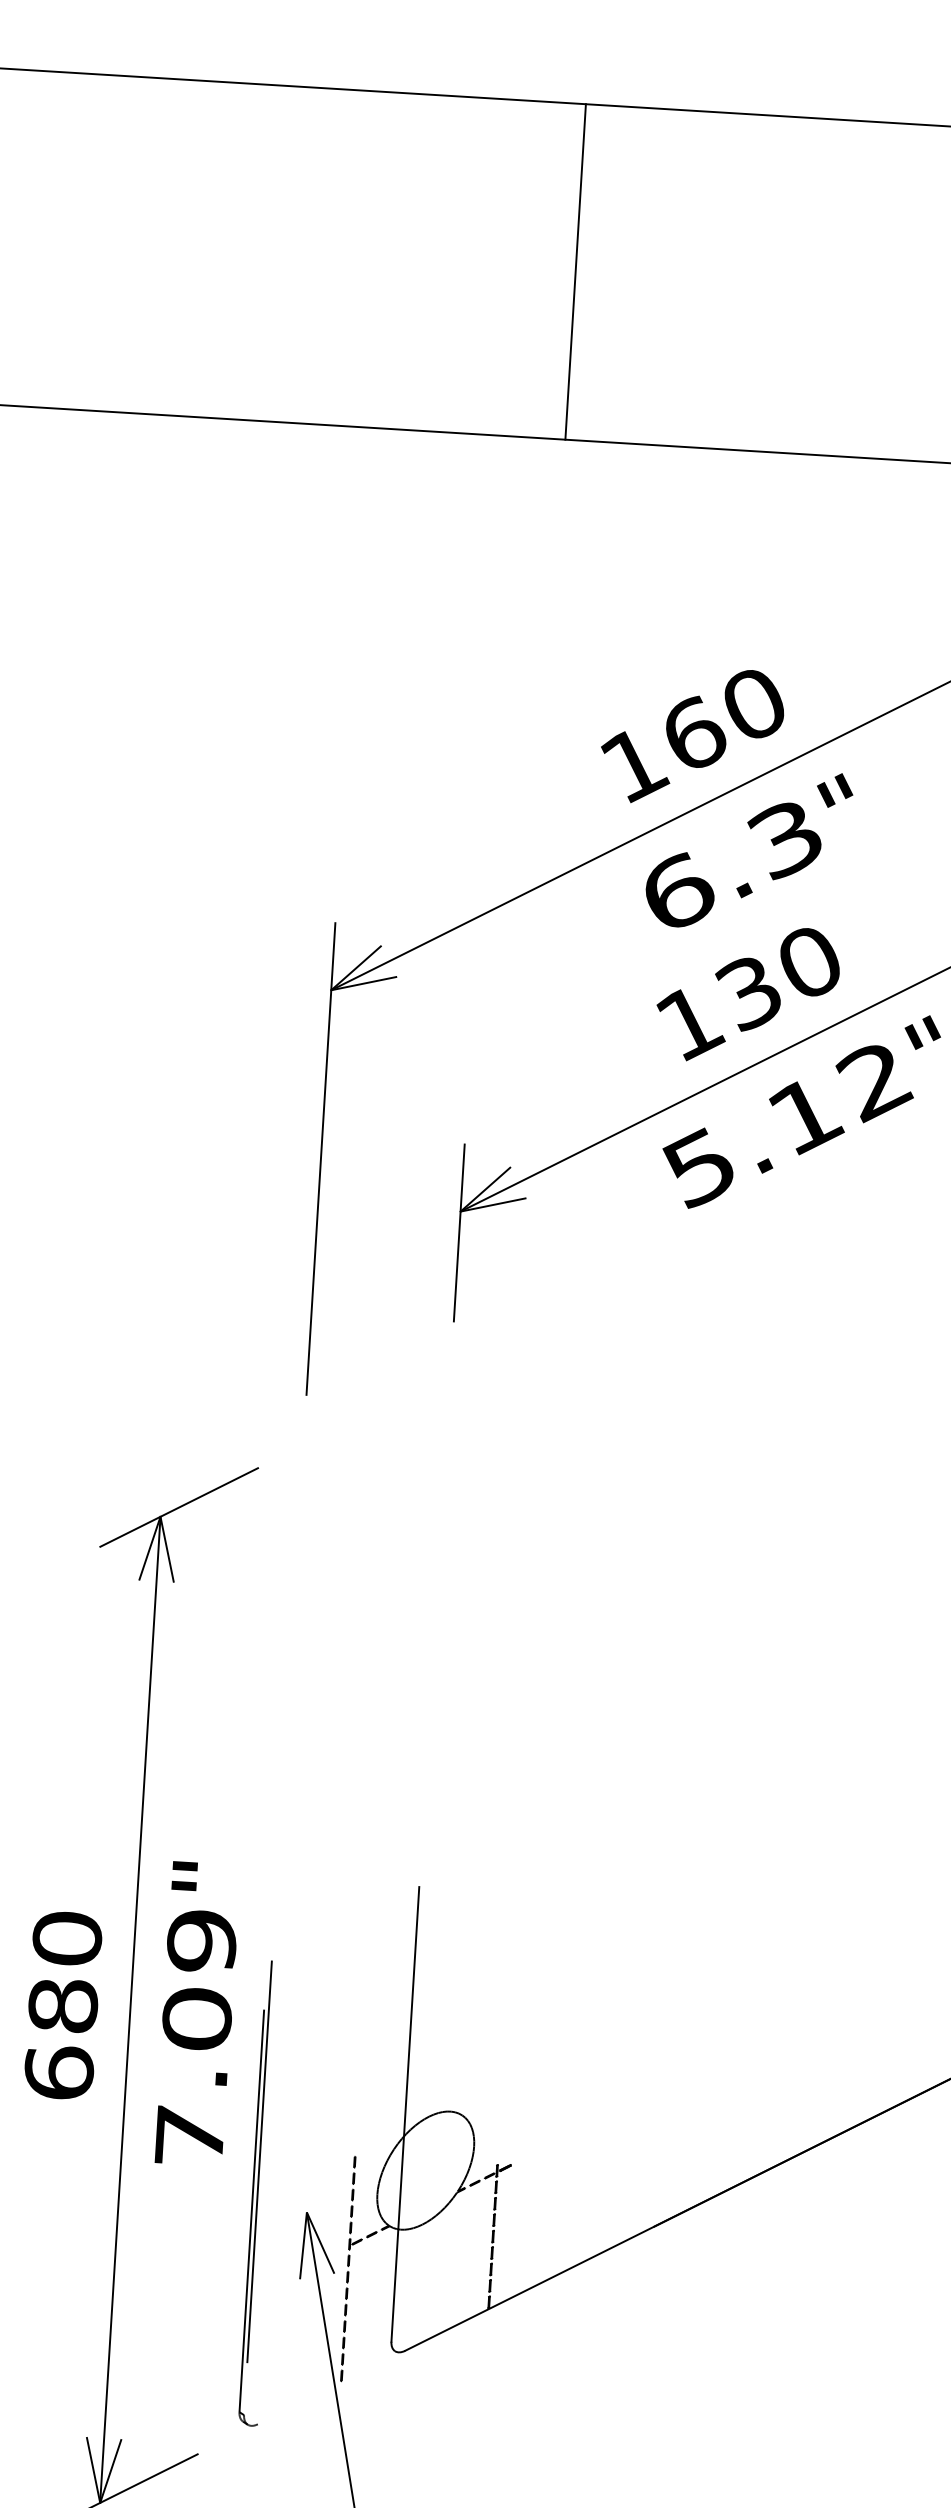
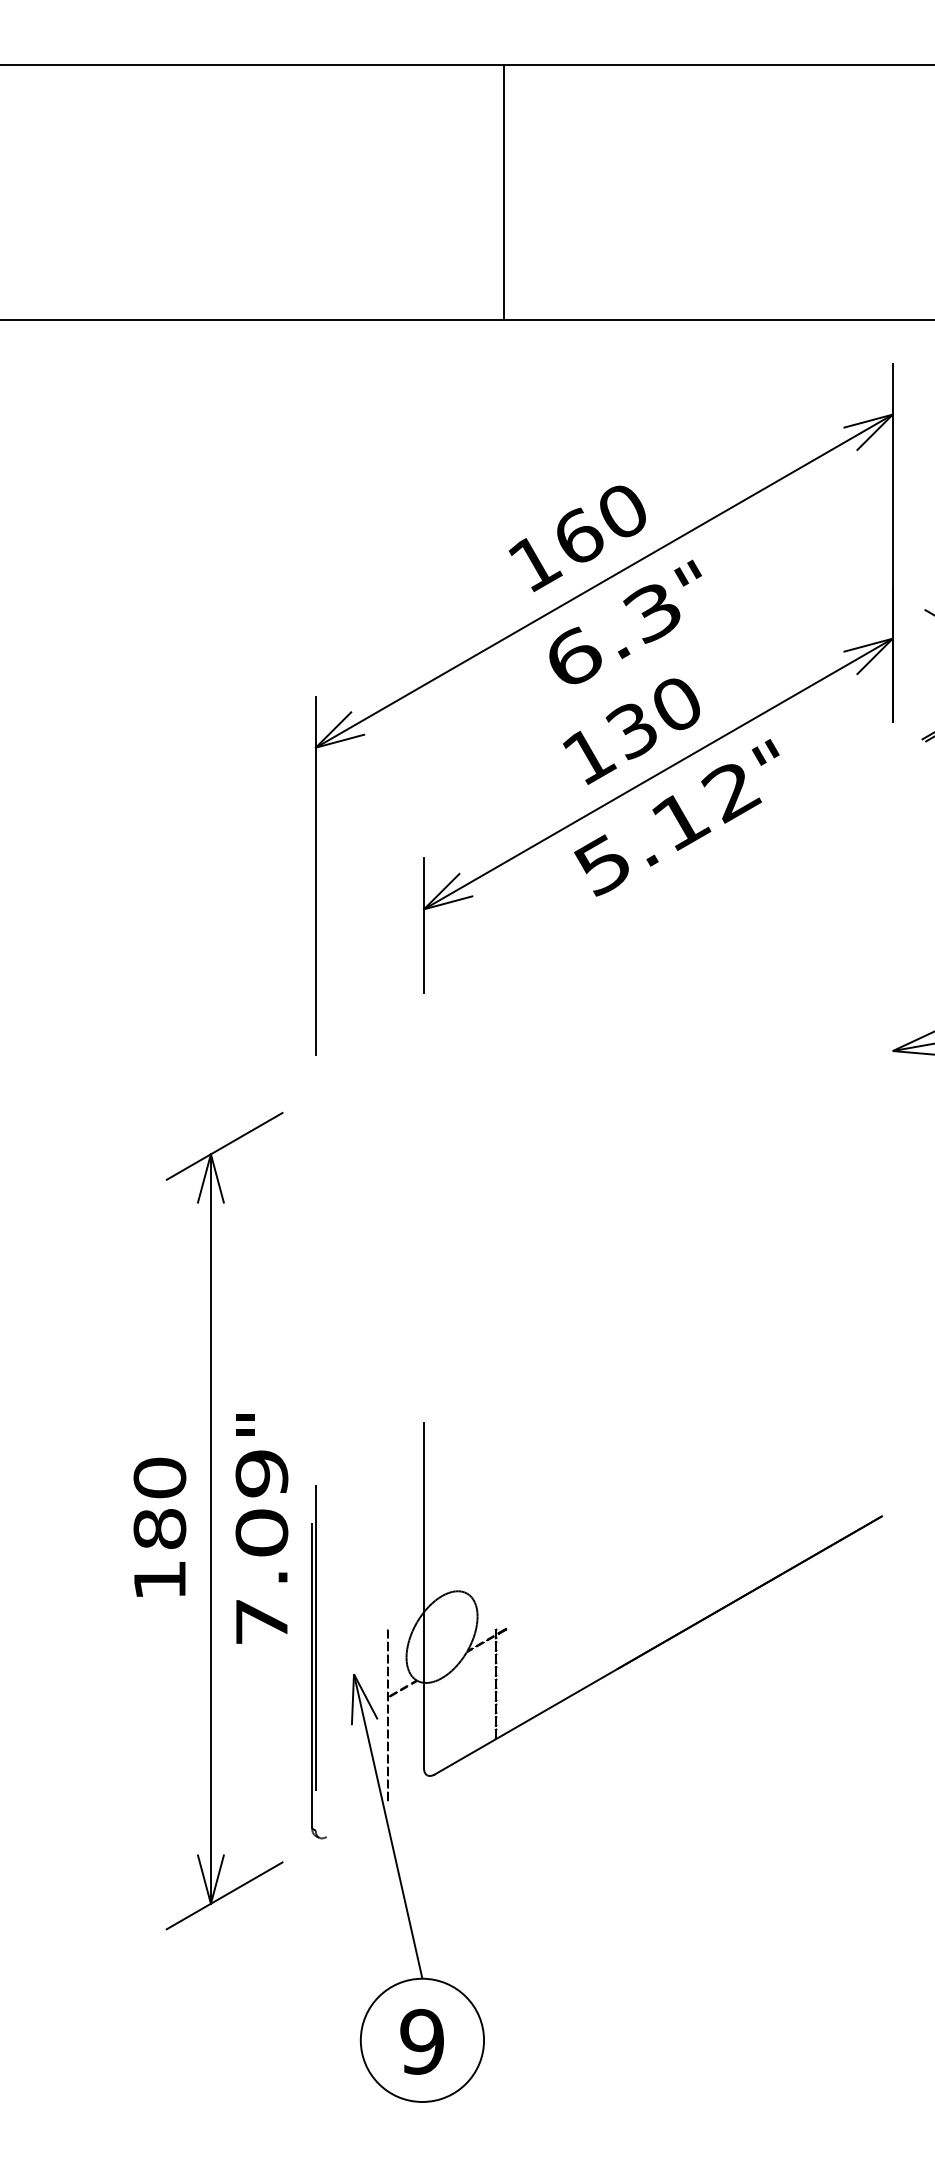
line: (575, 271) -> (503, 192), moved
text: (58, 2072) -> (159, 1579), 680 -> 180

